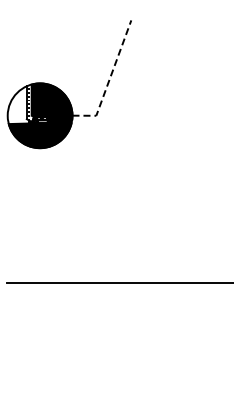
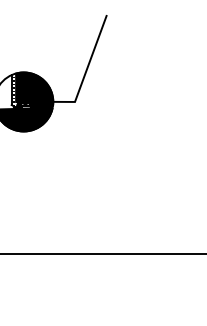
line: (109, 79) -> (87, 68), dashed -> solid

